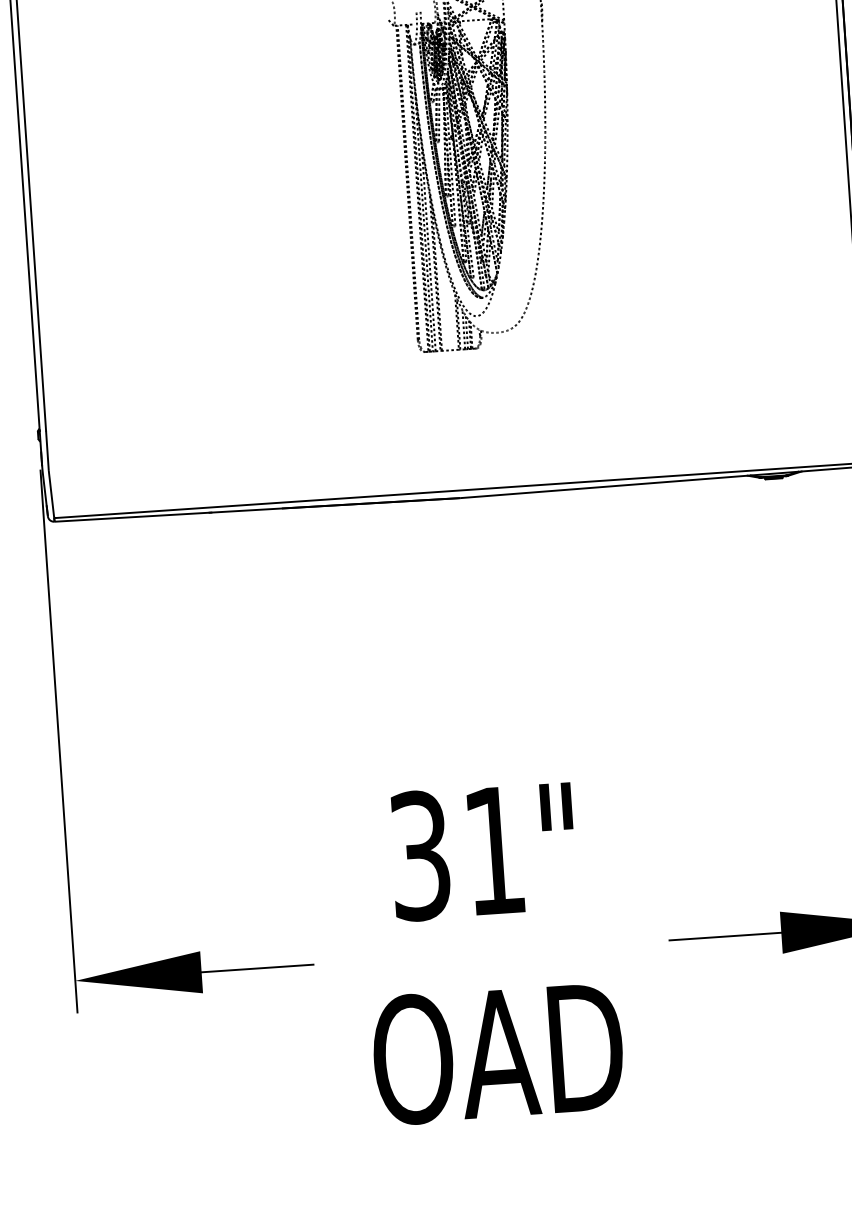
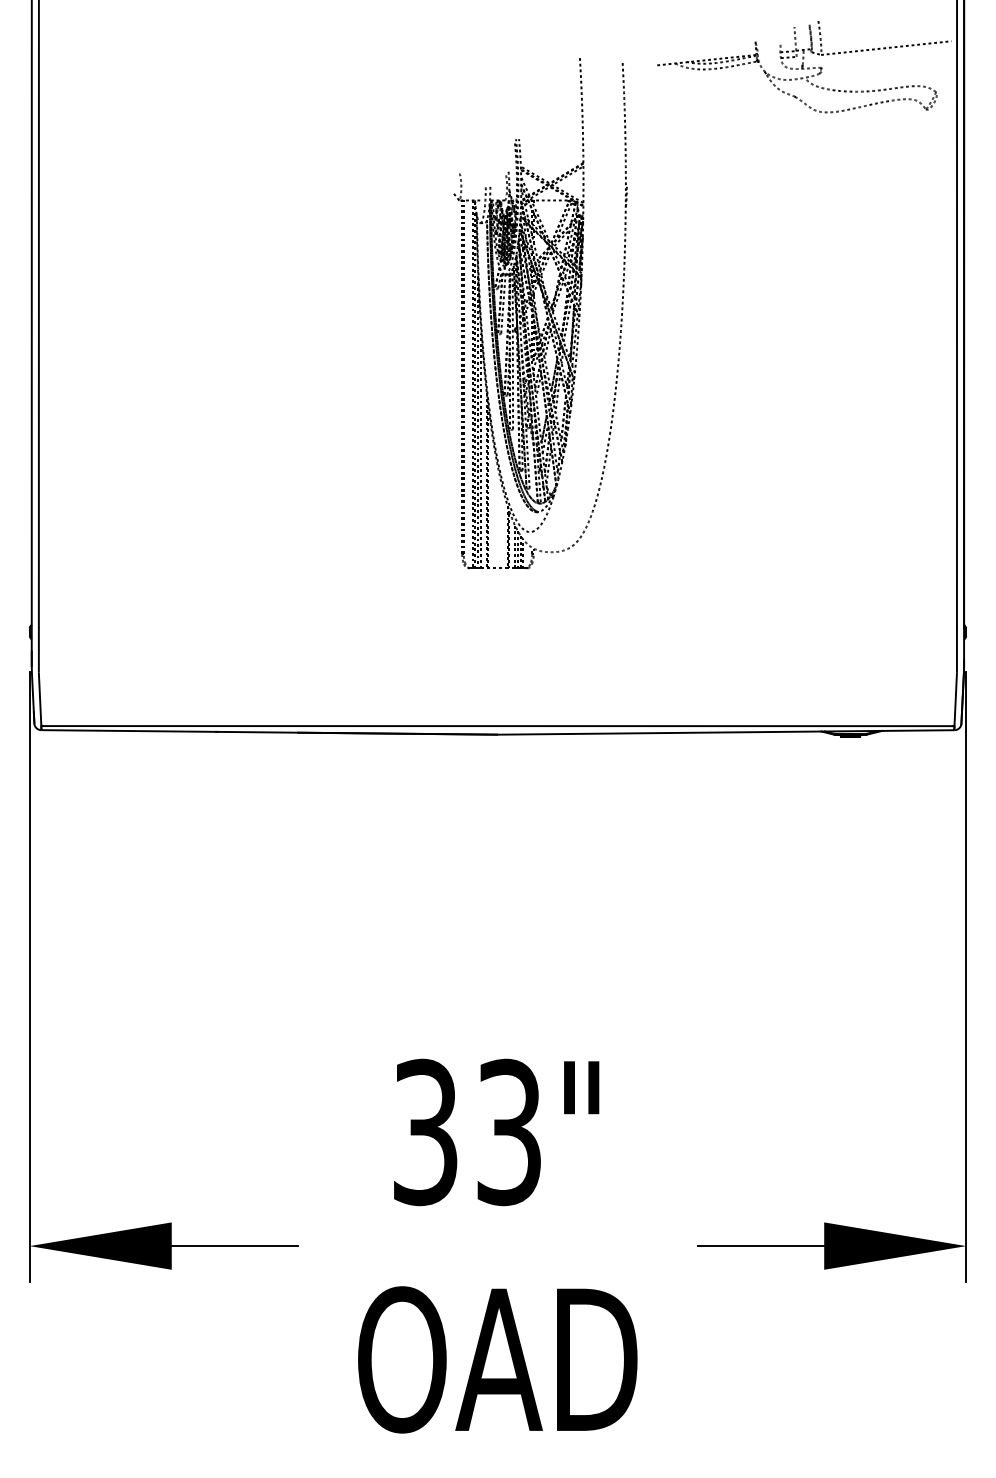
text: (493, 850) -> (508, 1132), 31" -> 33"

